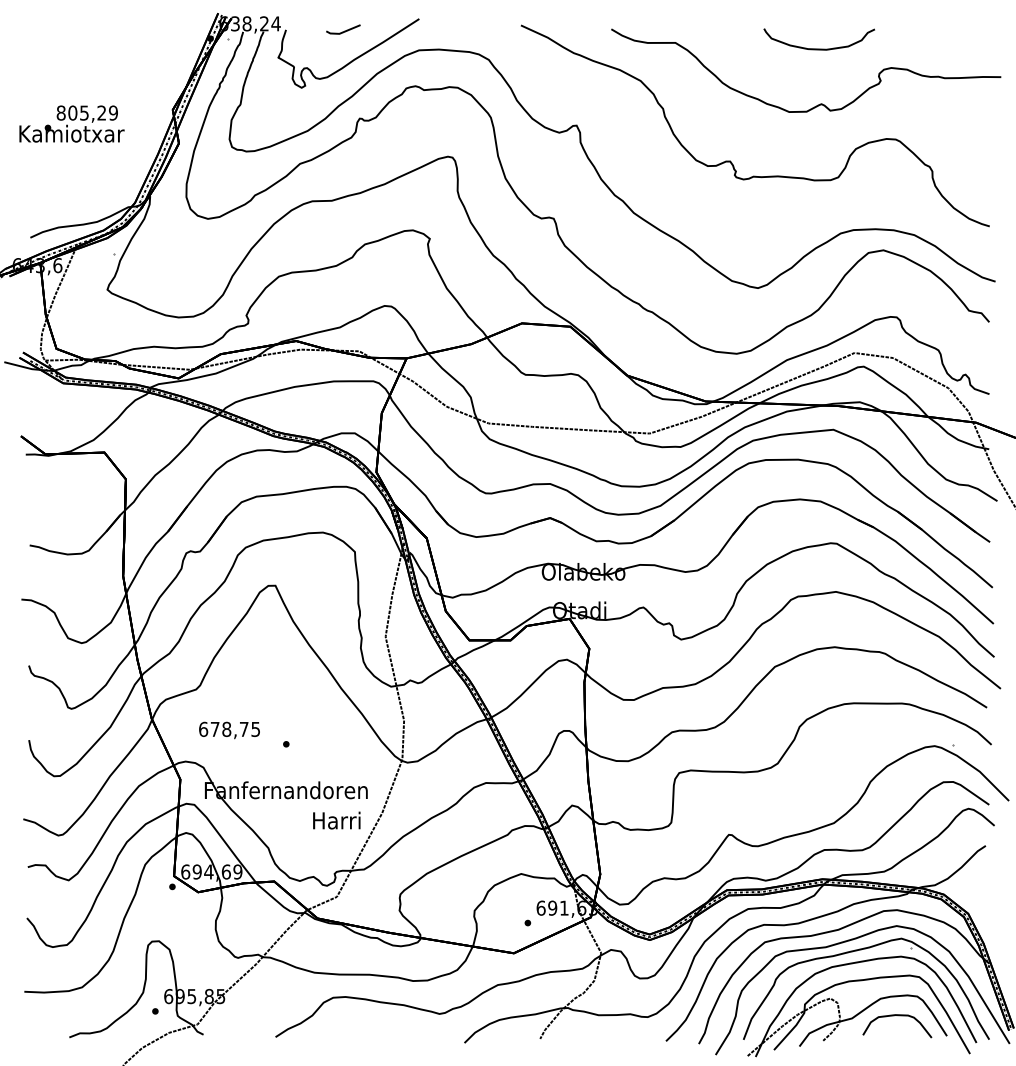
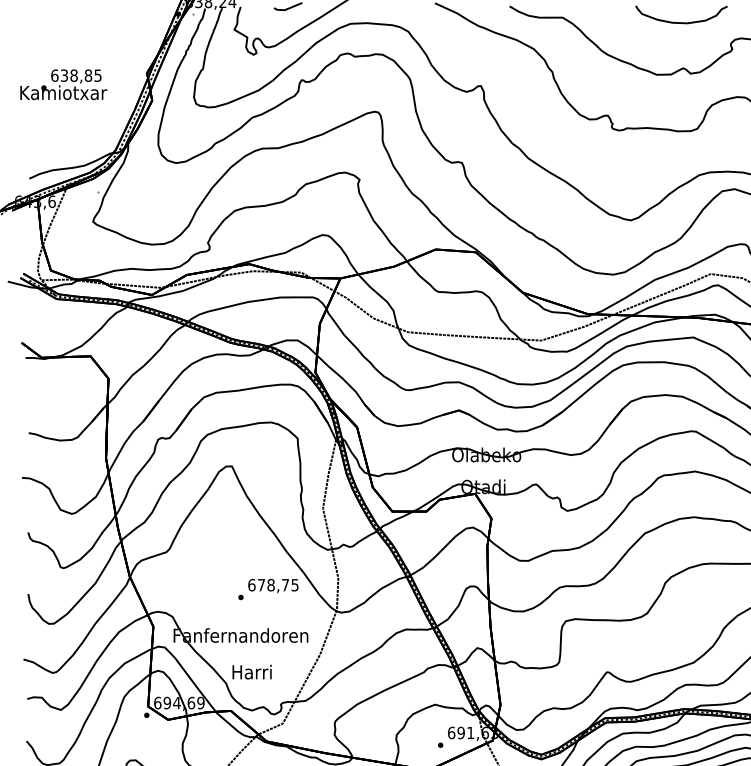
text: (86, 112) -> (75, 75), 805,29 -> 638,85
text: (229, 730) -> (273, 586), moved
text: (336, 820) -> (251, 672), moved

